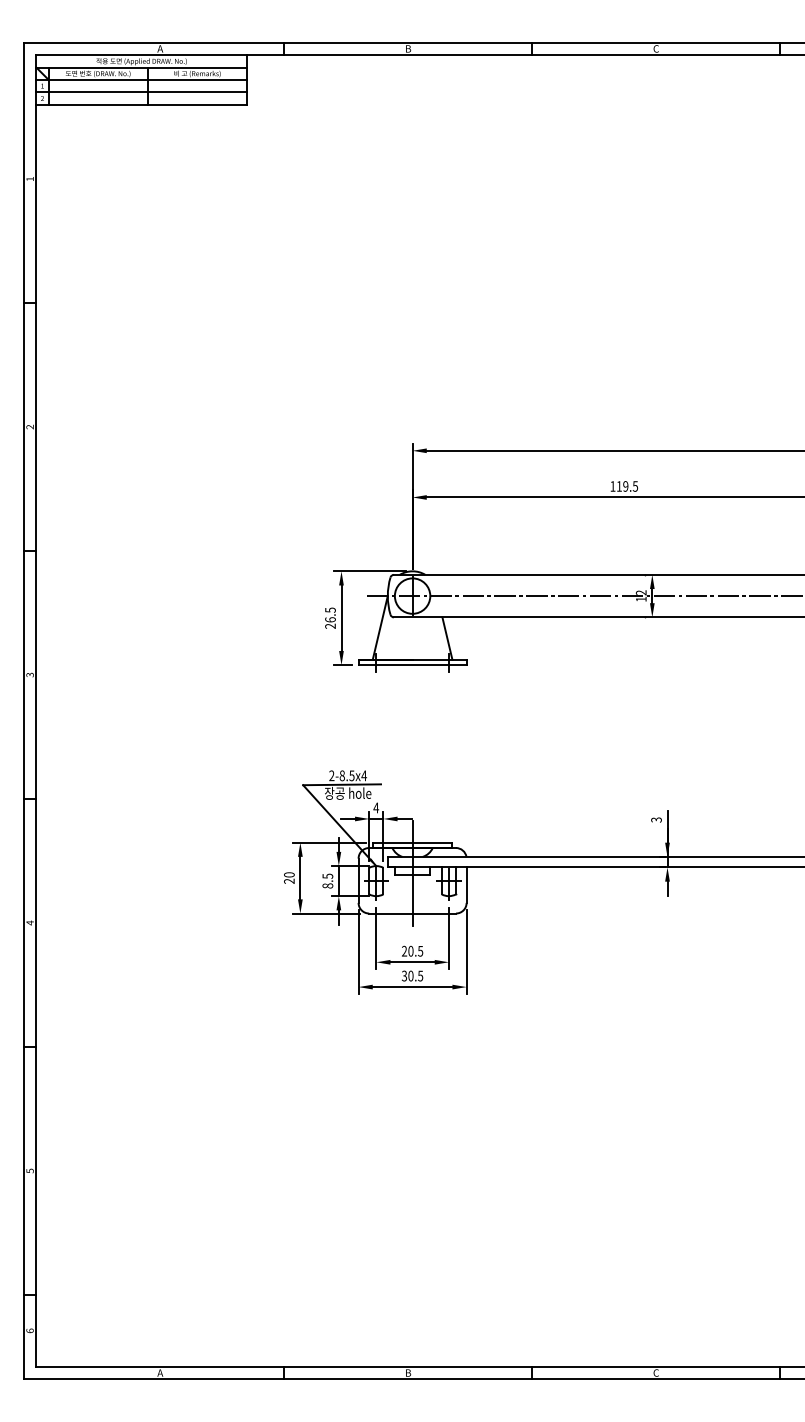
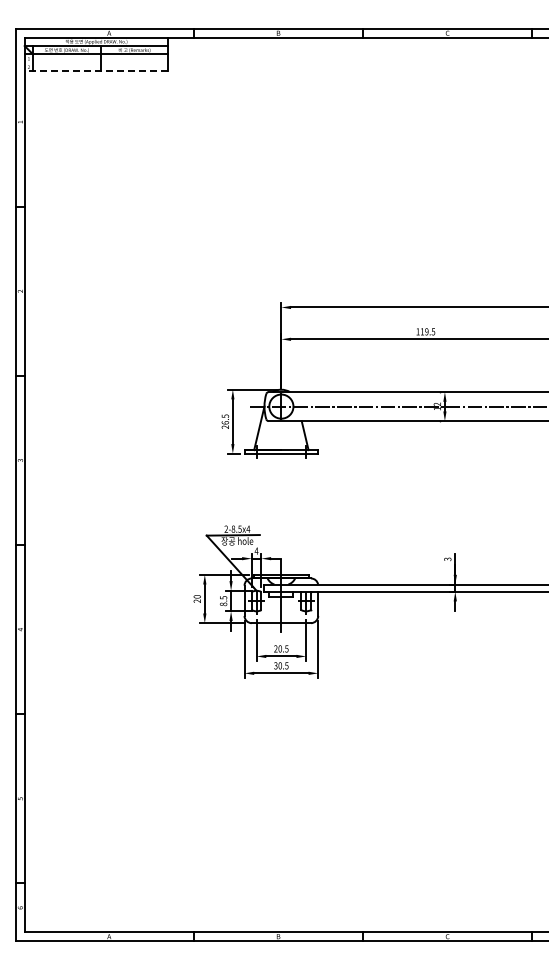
line: (141, 91) -> (96, 62), removed
line: (141, 104) -> (96, 71), solid -> dashed

